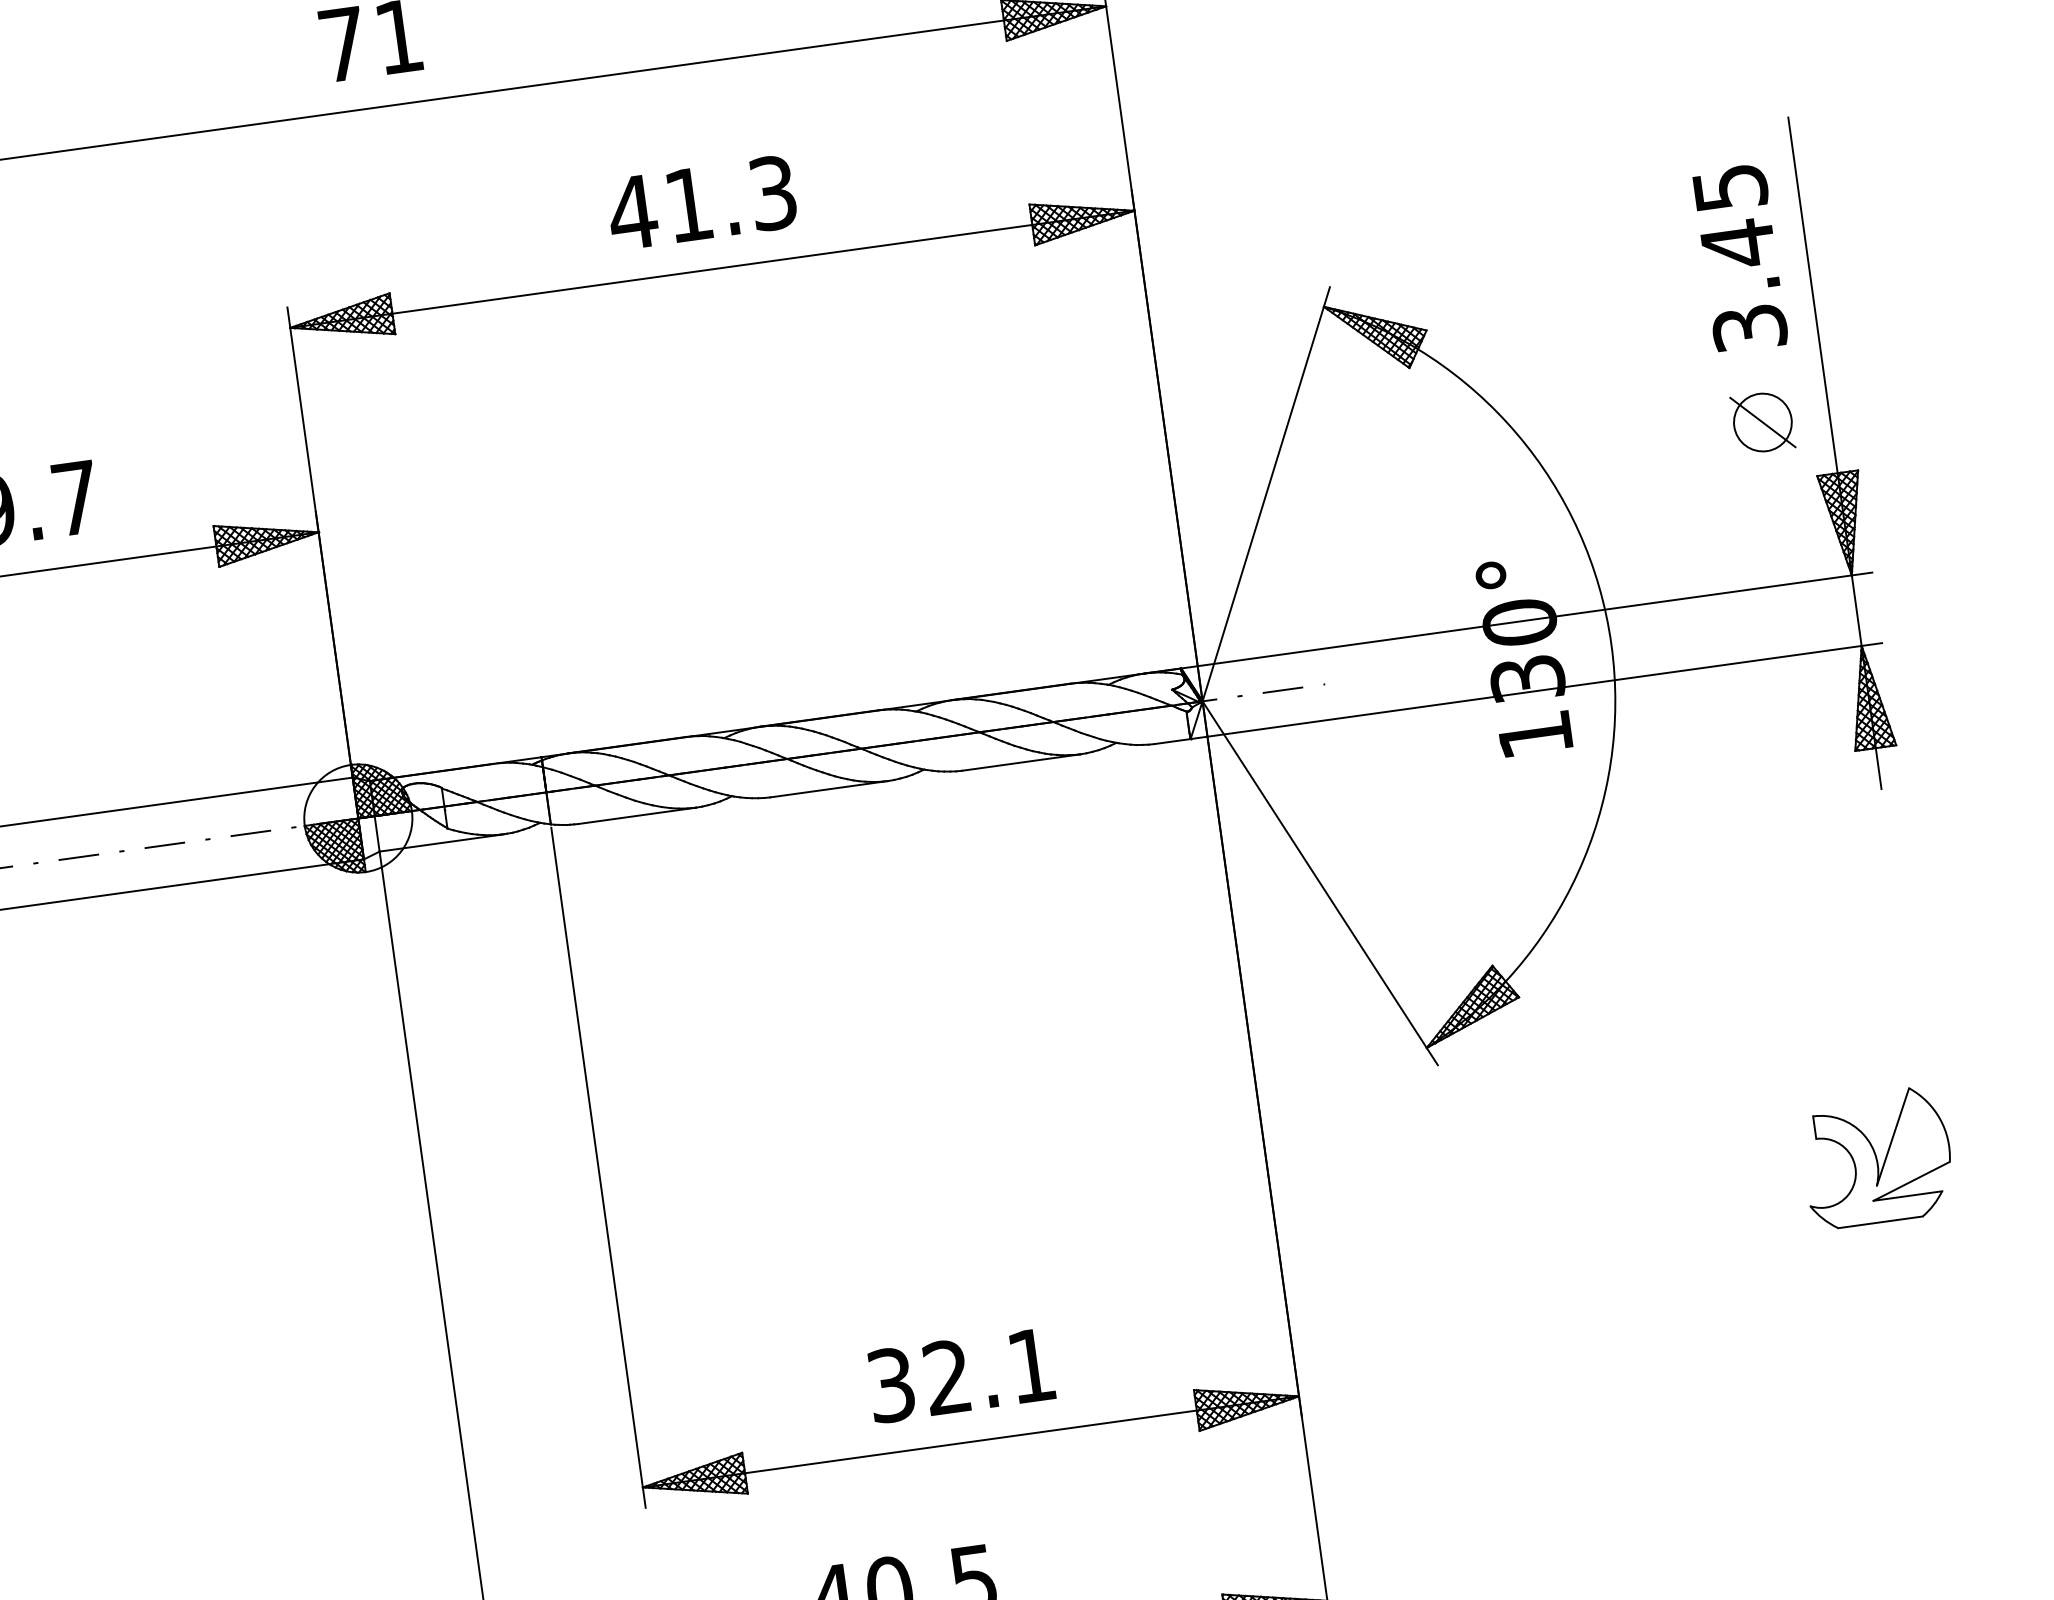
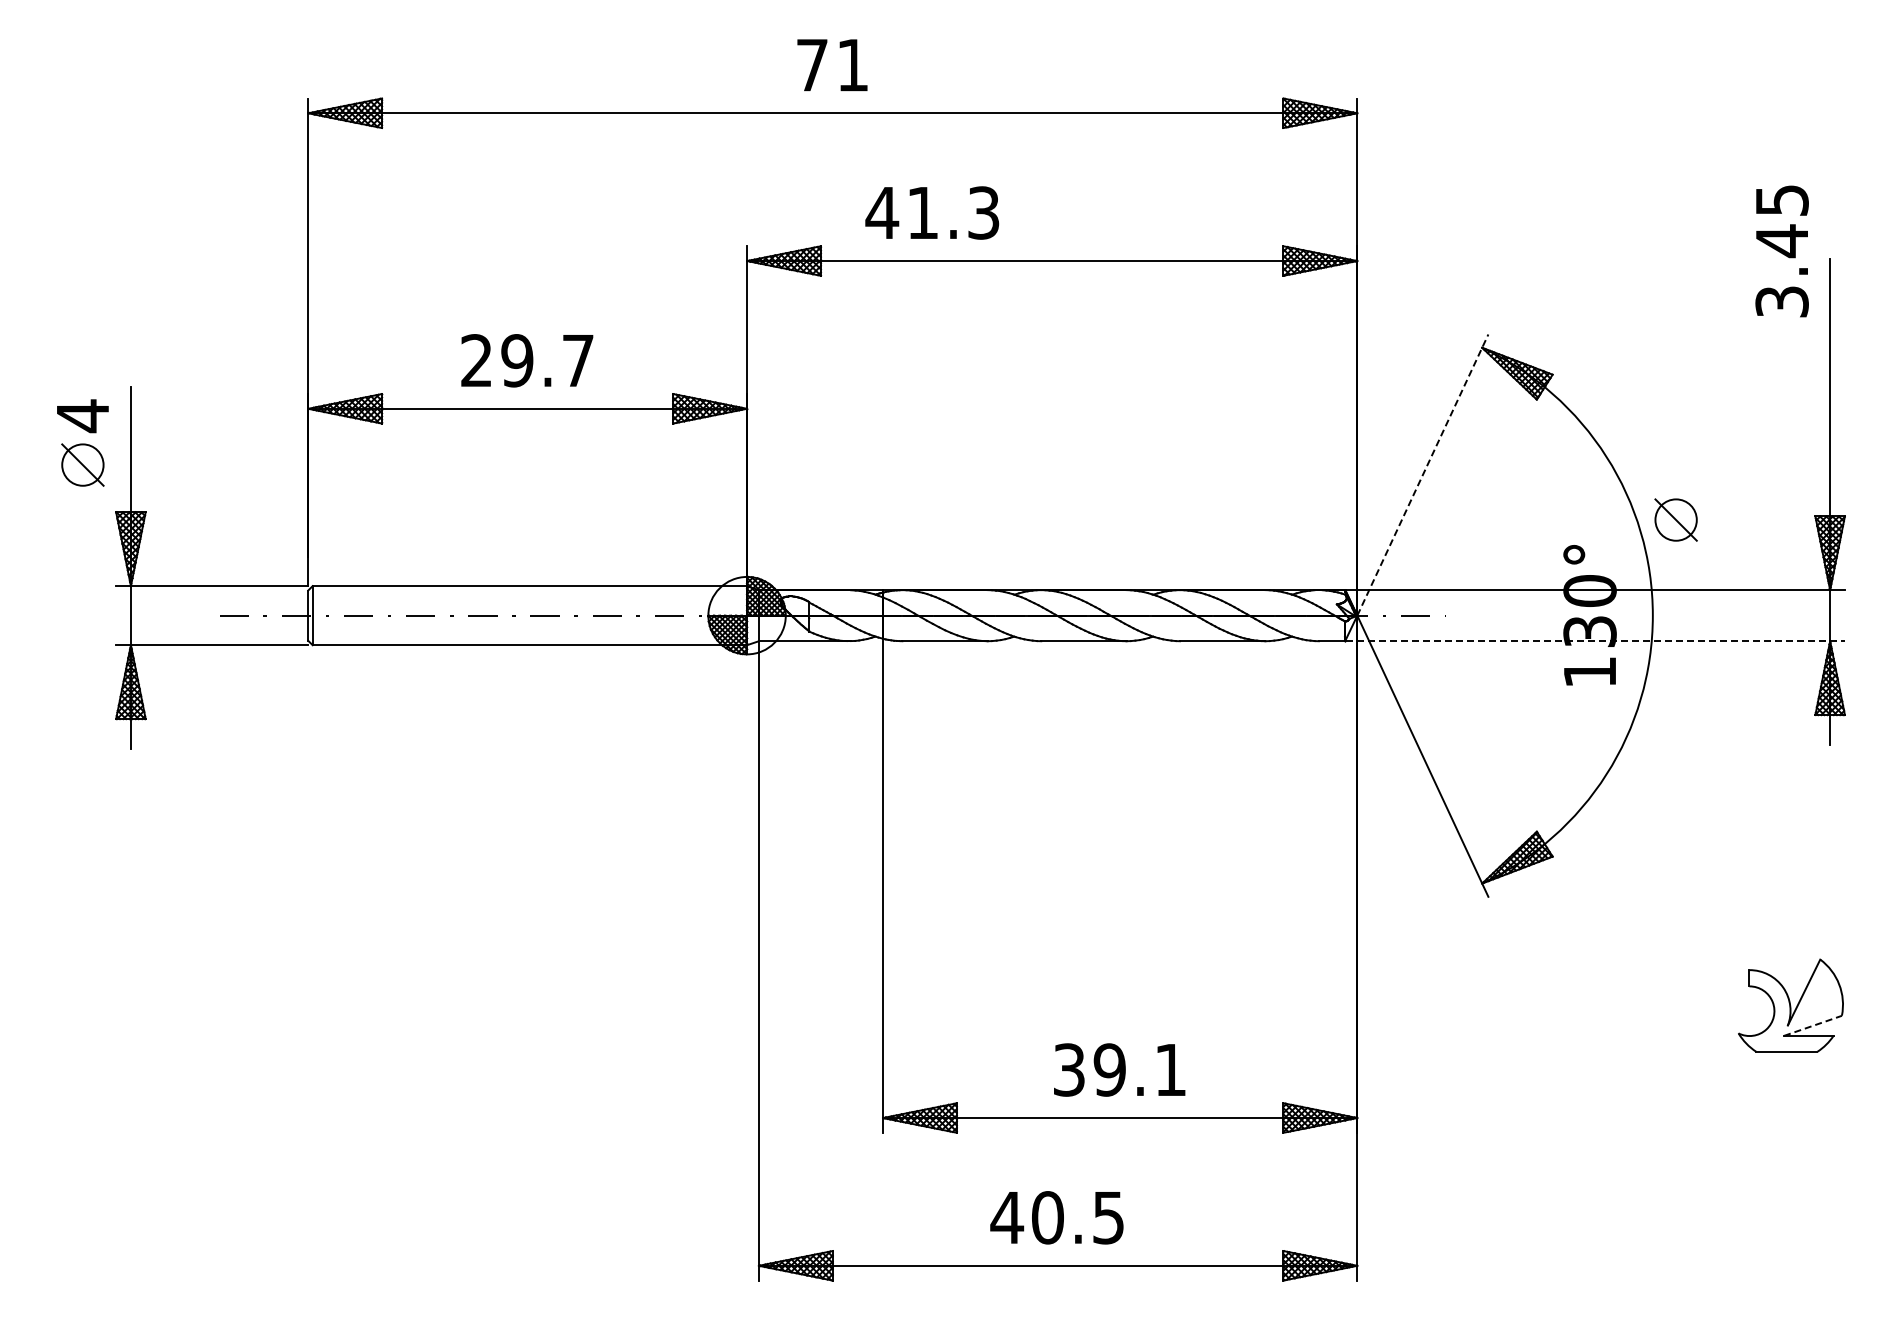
text: (702, 202) -> (932, 212), moved
text: (1739, 258) -> (1781, 251), moved
part: (1761, 421) -> (1675, 519), moved
line: (1267, 493) -> (1423, 474), solid -> dashed
line: (1537, 691) -> (1595, 641), solid -> dashed
line: (1912, 1180) -> (1813, 1025), solid -> dashed
text: (946, 1376) -> (1109, 1069), 32.1 -> 39.1

